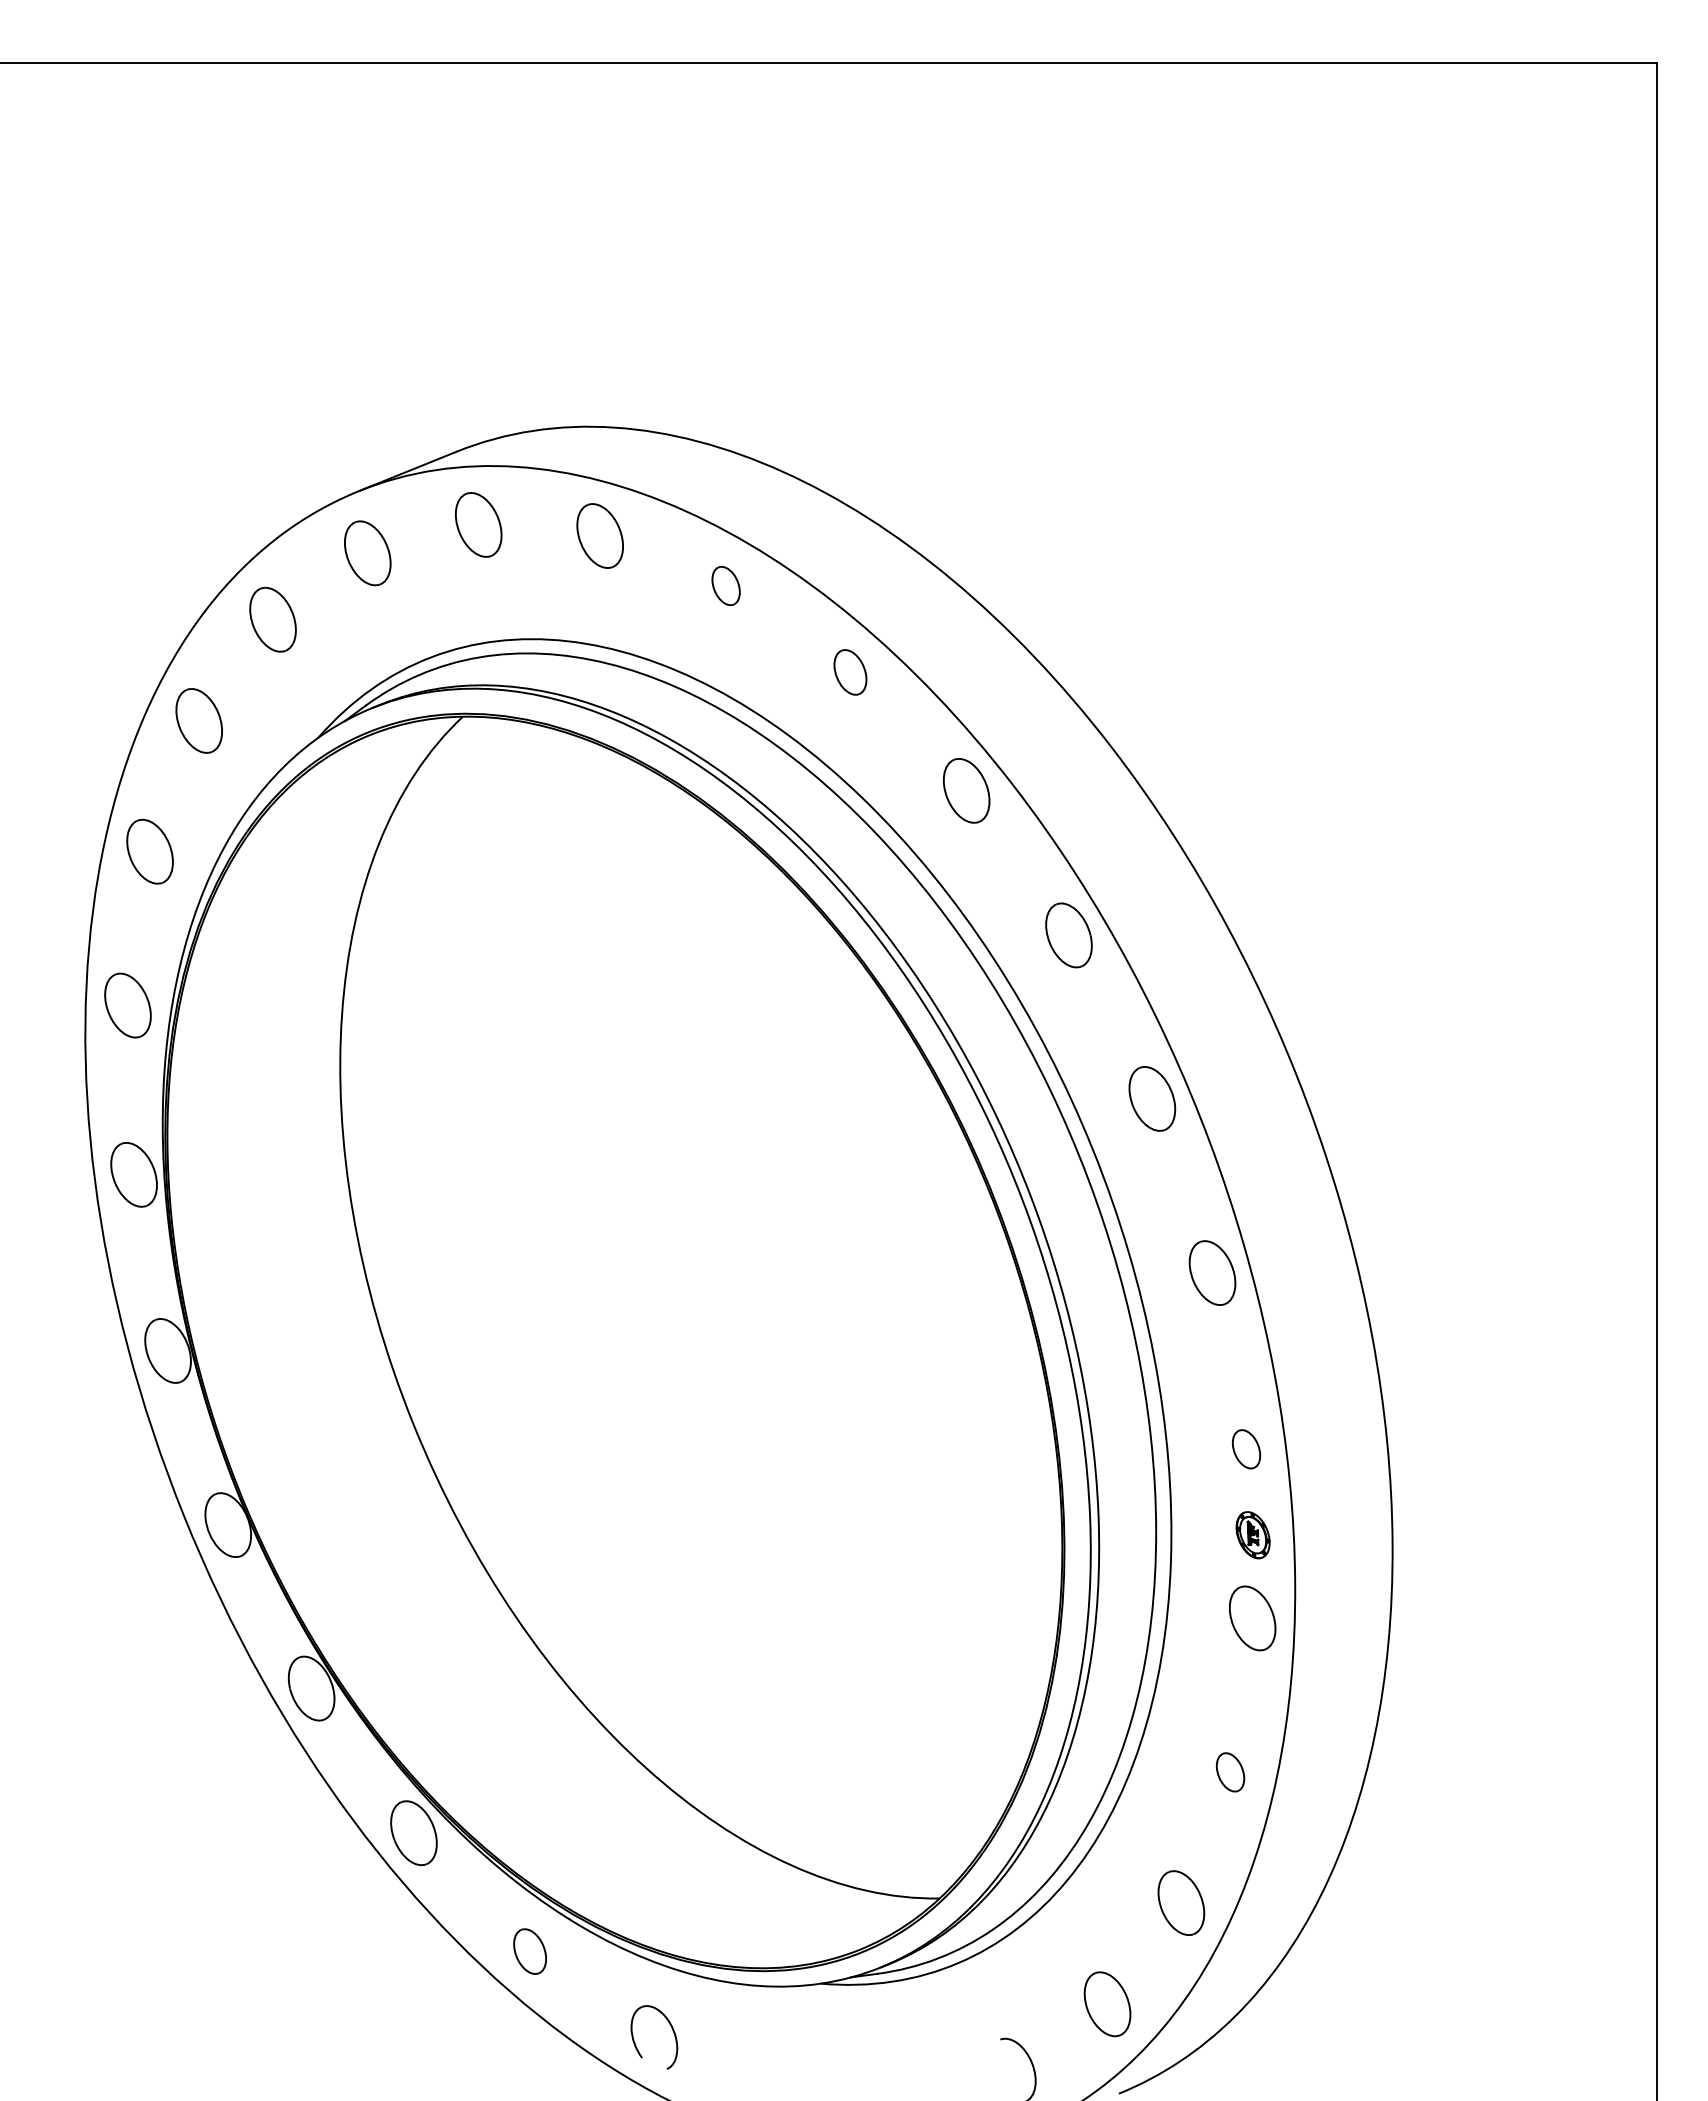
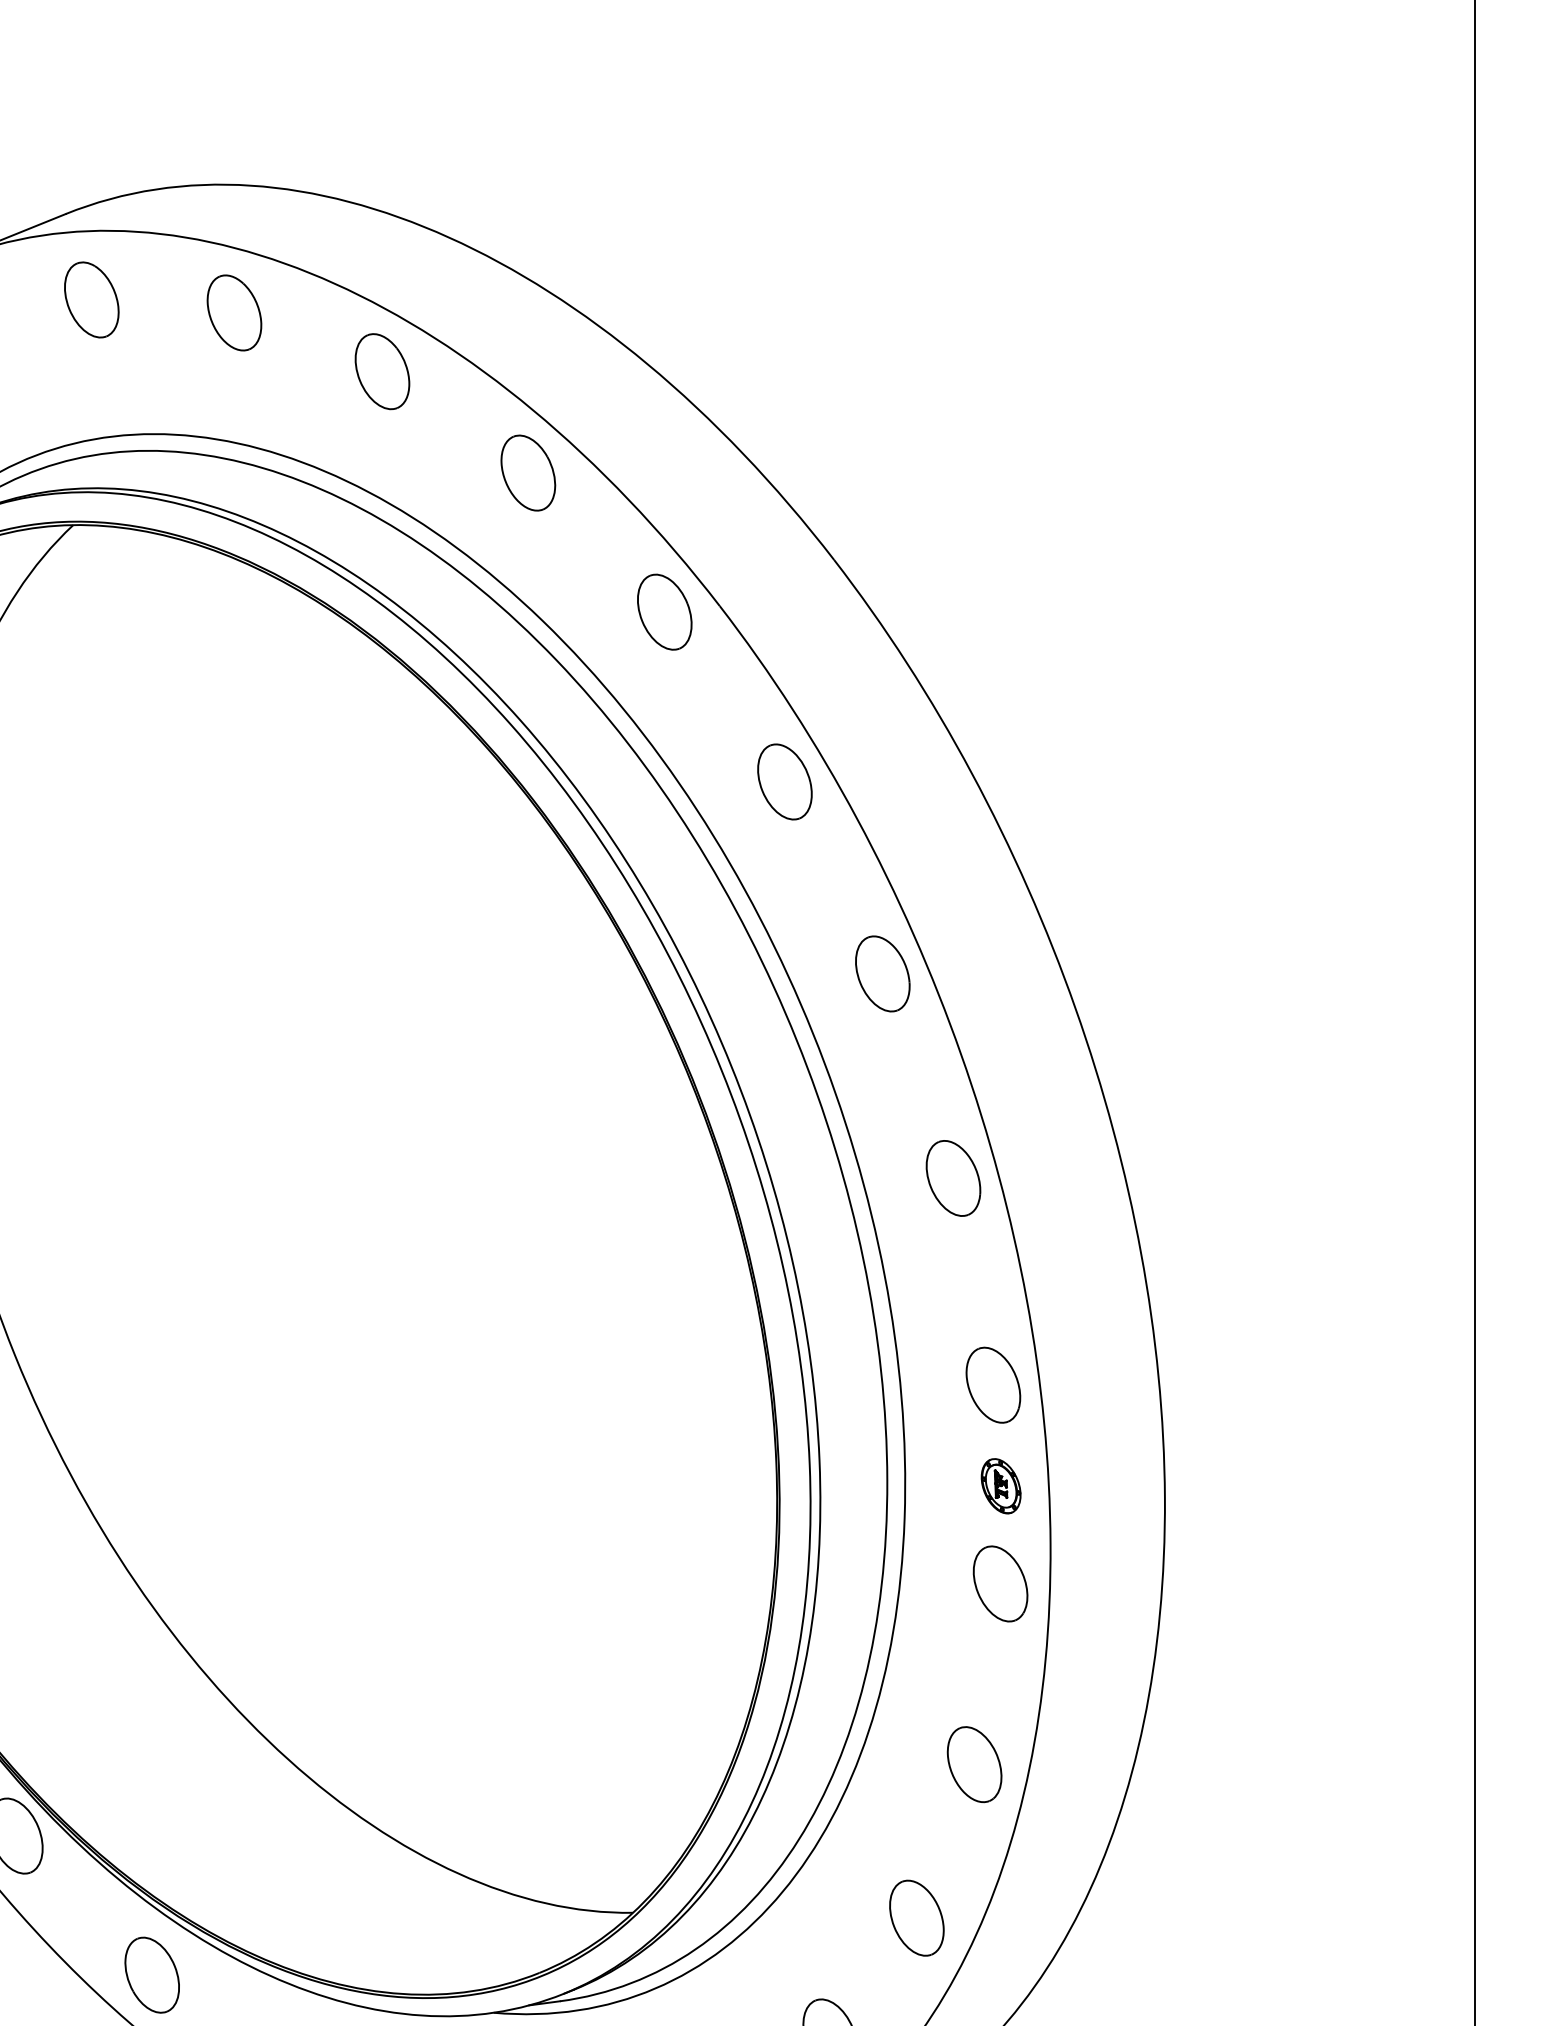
part: (725, 585) -> (381, 371), size x1.67
part: (850, 672) -> (528, 473), size x1.43
part: (1246, 1449) -> (993, 1385), size x1.67
part: (1230, 1772) -> (974, 1764), size x1.67
part: (529, 1951) -> (151, 1975), size x1.43

